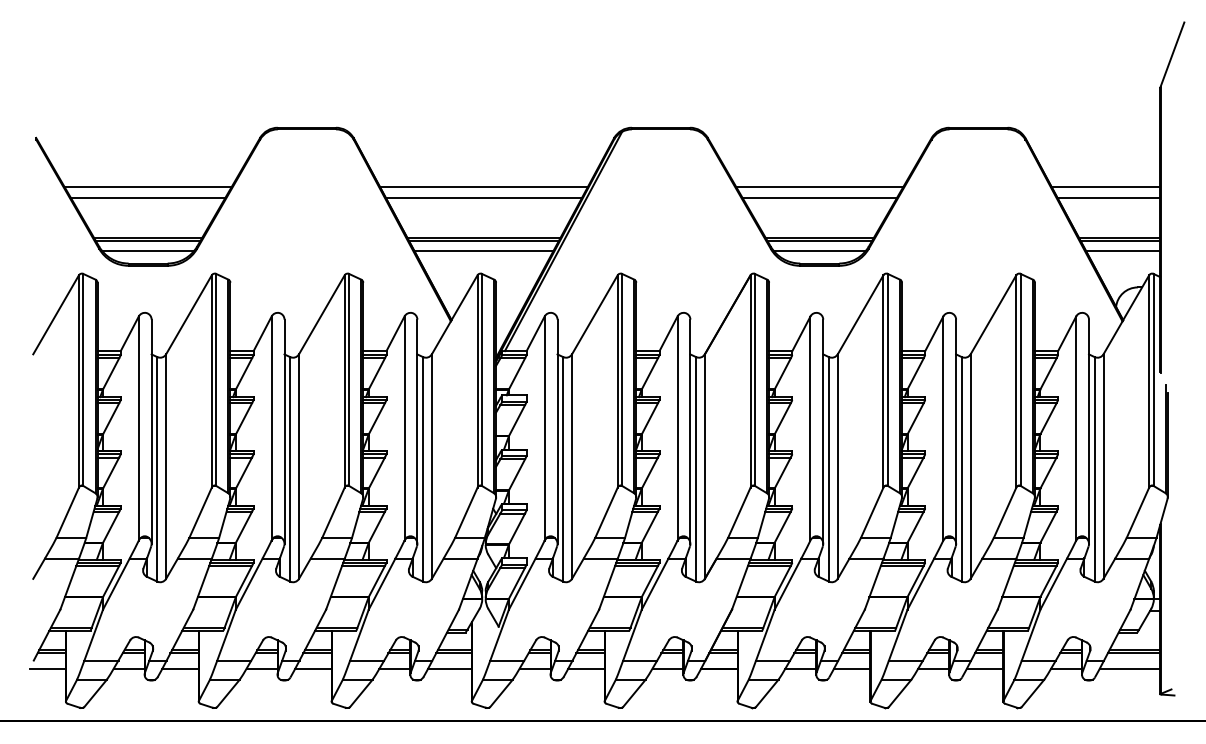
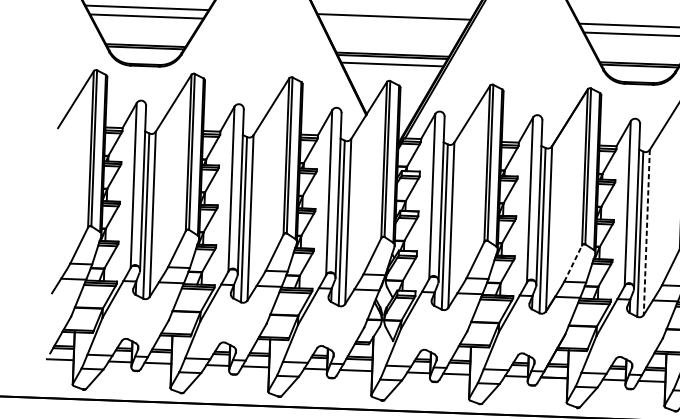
line: (483, 198) -> (393, 25), removed
line: (147, 251) -> (144, 55), removed
line: (819, 251) -> (639, 73), removed
line: (837, 467) -> (646, 233), solid -> dashed
line: (739, 512) -> (573, 263), solid -> dashed

